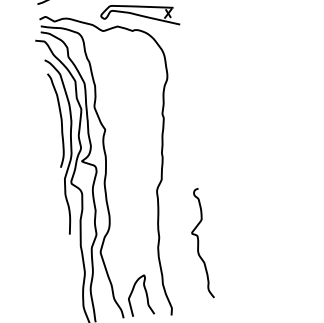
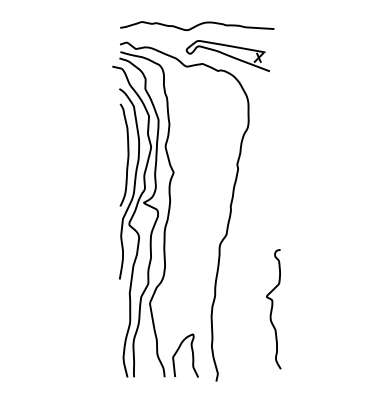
curve: (198, 244) -> (272, 309), moved

